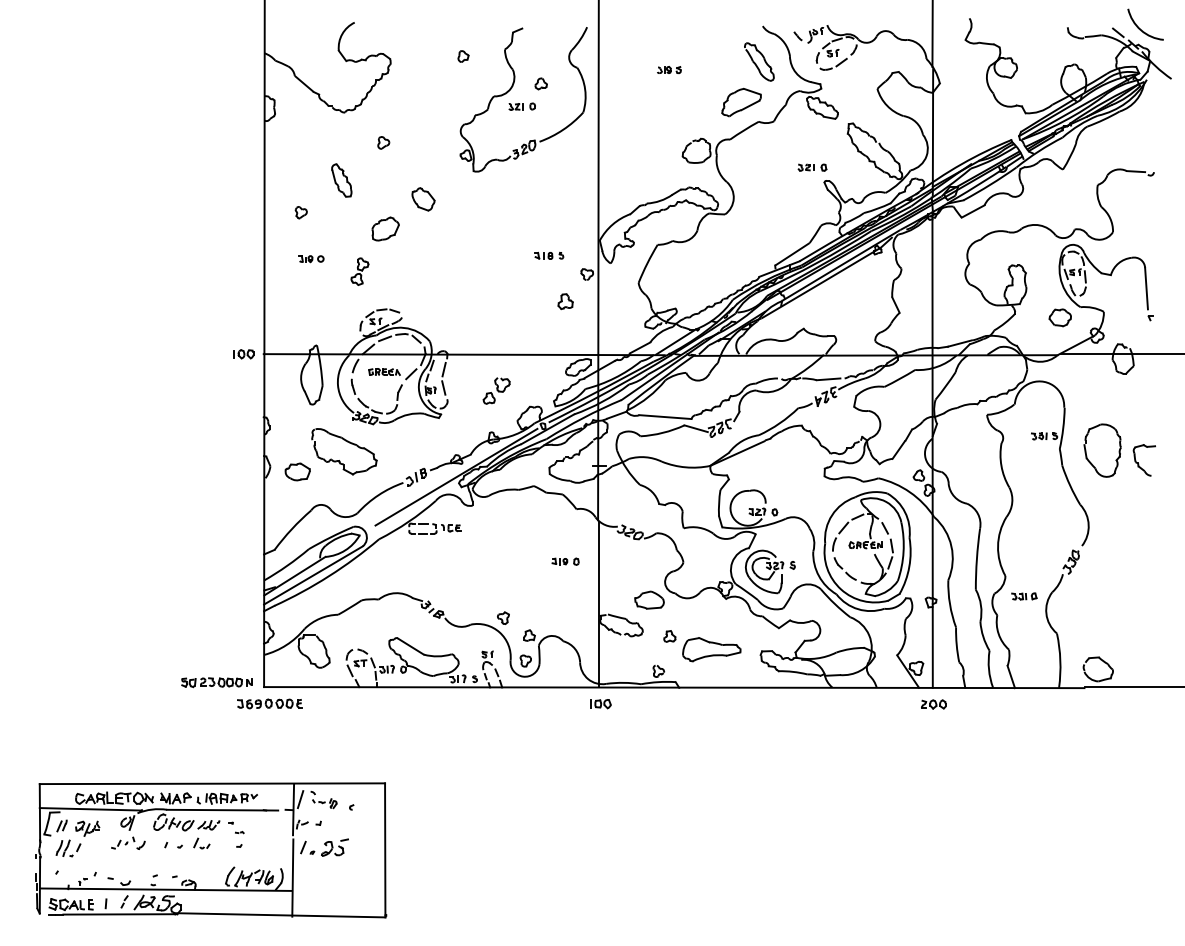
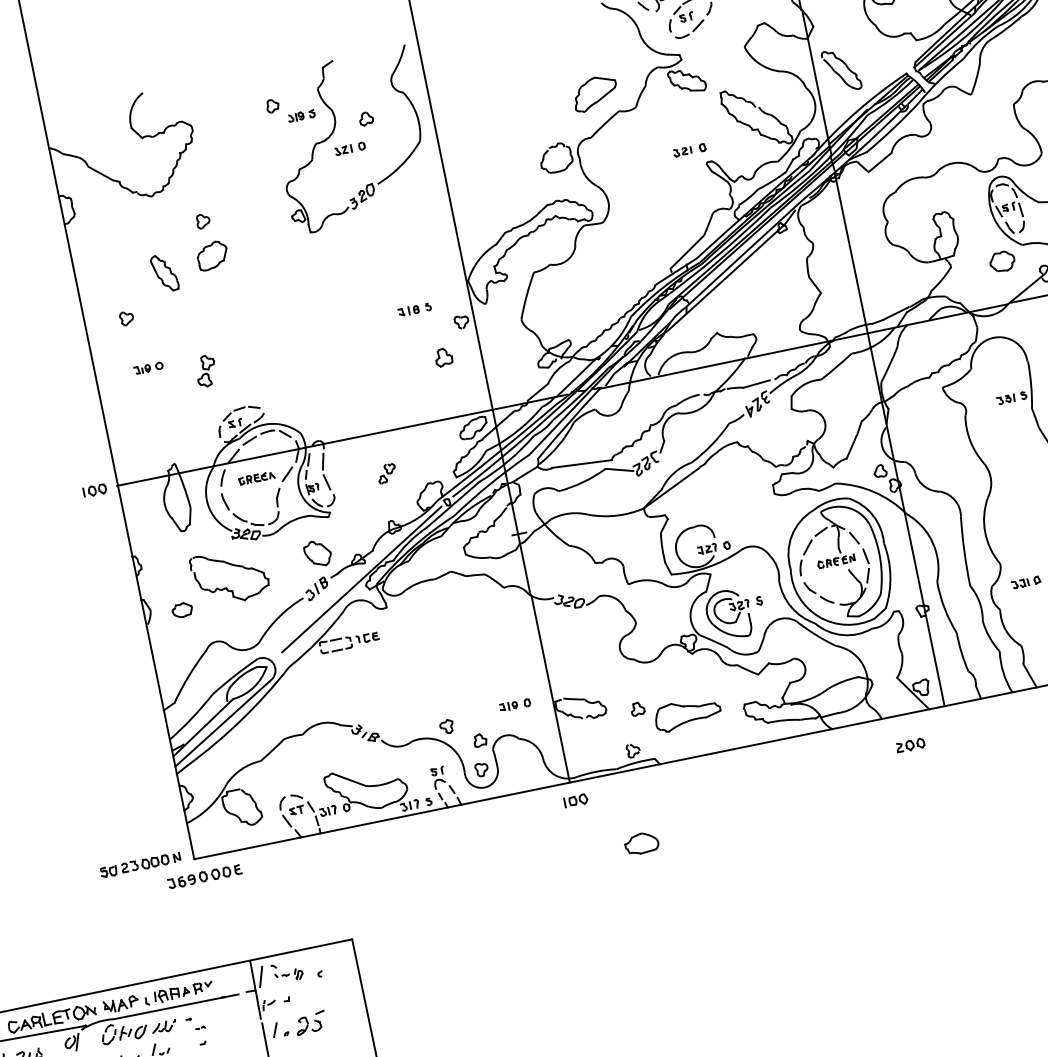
part: (759, 61) -> (841, 69), moved
part: (669, 70) -> (301, 116), moved
part: (423, 199) -> (317, 553), moved
part: (385, 228) -> (212, 255), moved
part: (496, 390) -> (386, 473), size x0.6
part: (297, 471) -> (182, 609), size x0.7
part: (565, 561) -> (514, 705), moved
part: (649, 599) -> (641, 842), moved
part: (933, 704) -> (910, 745), moved

